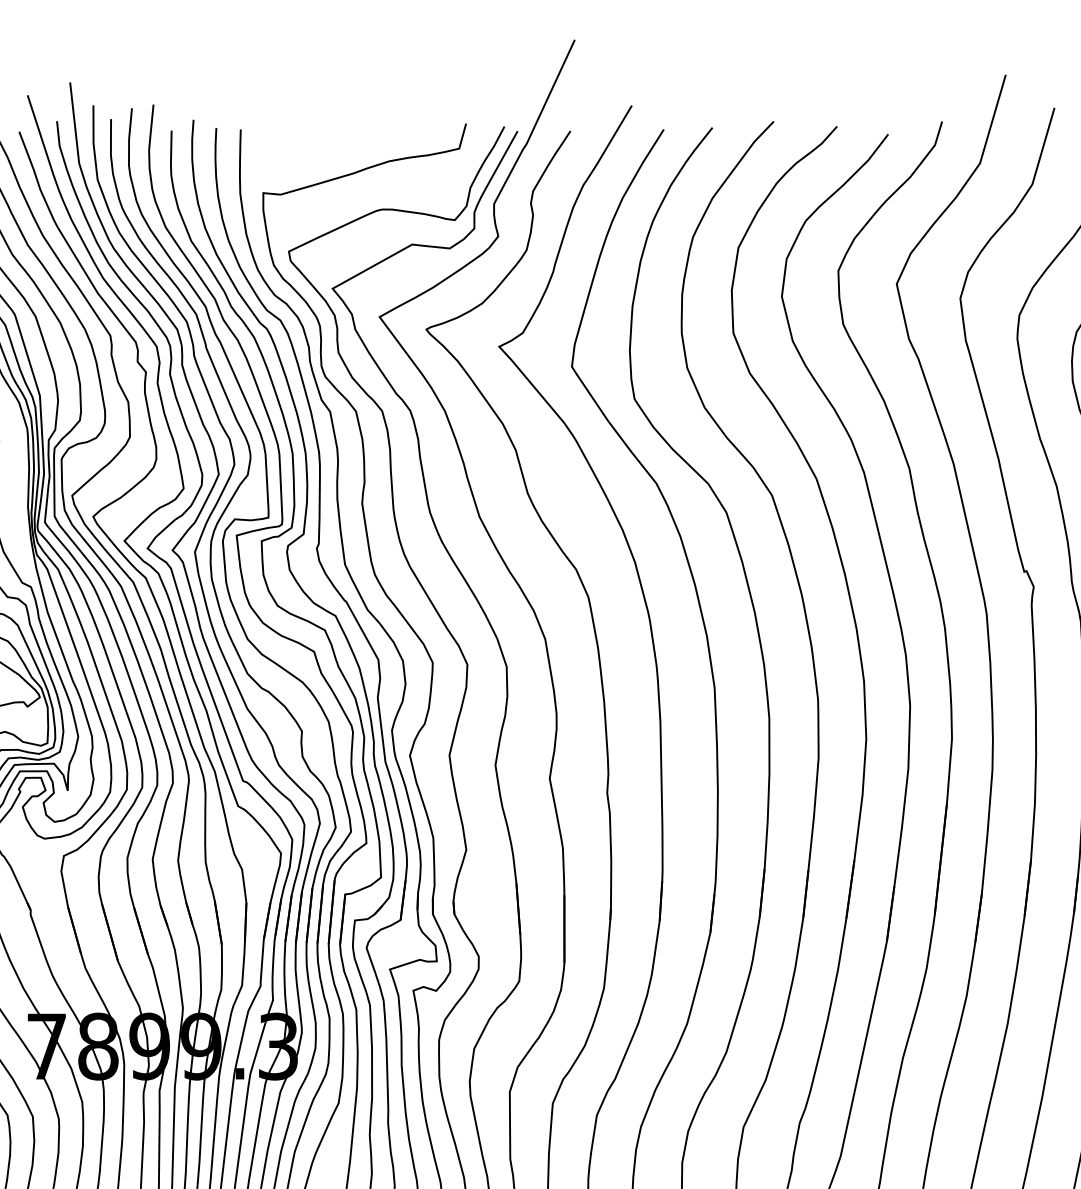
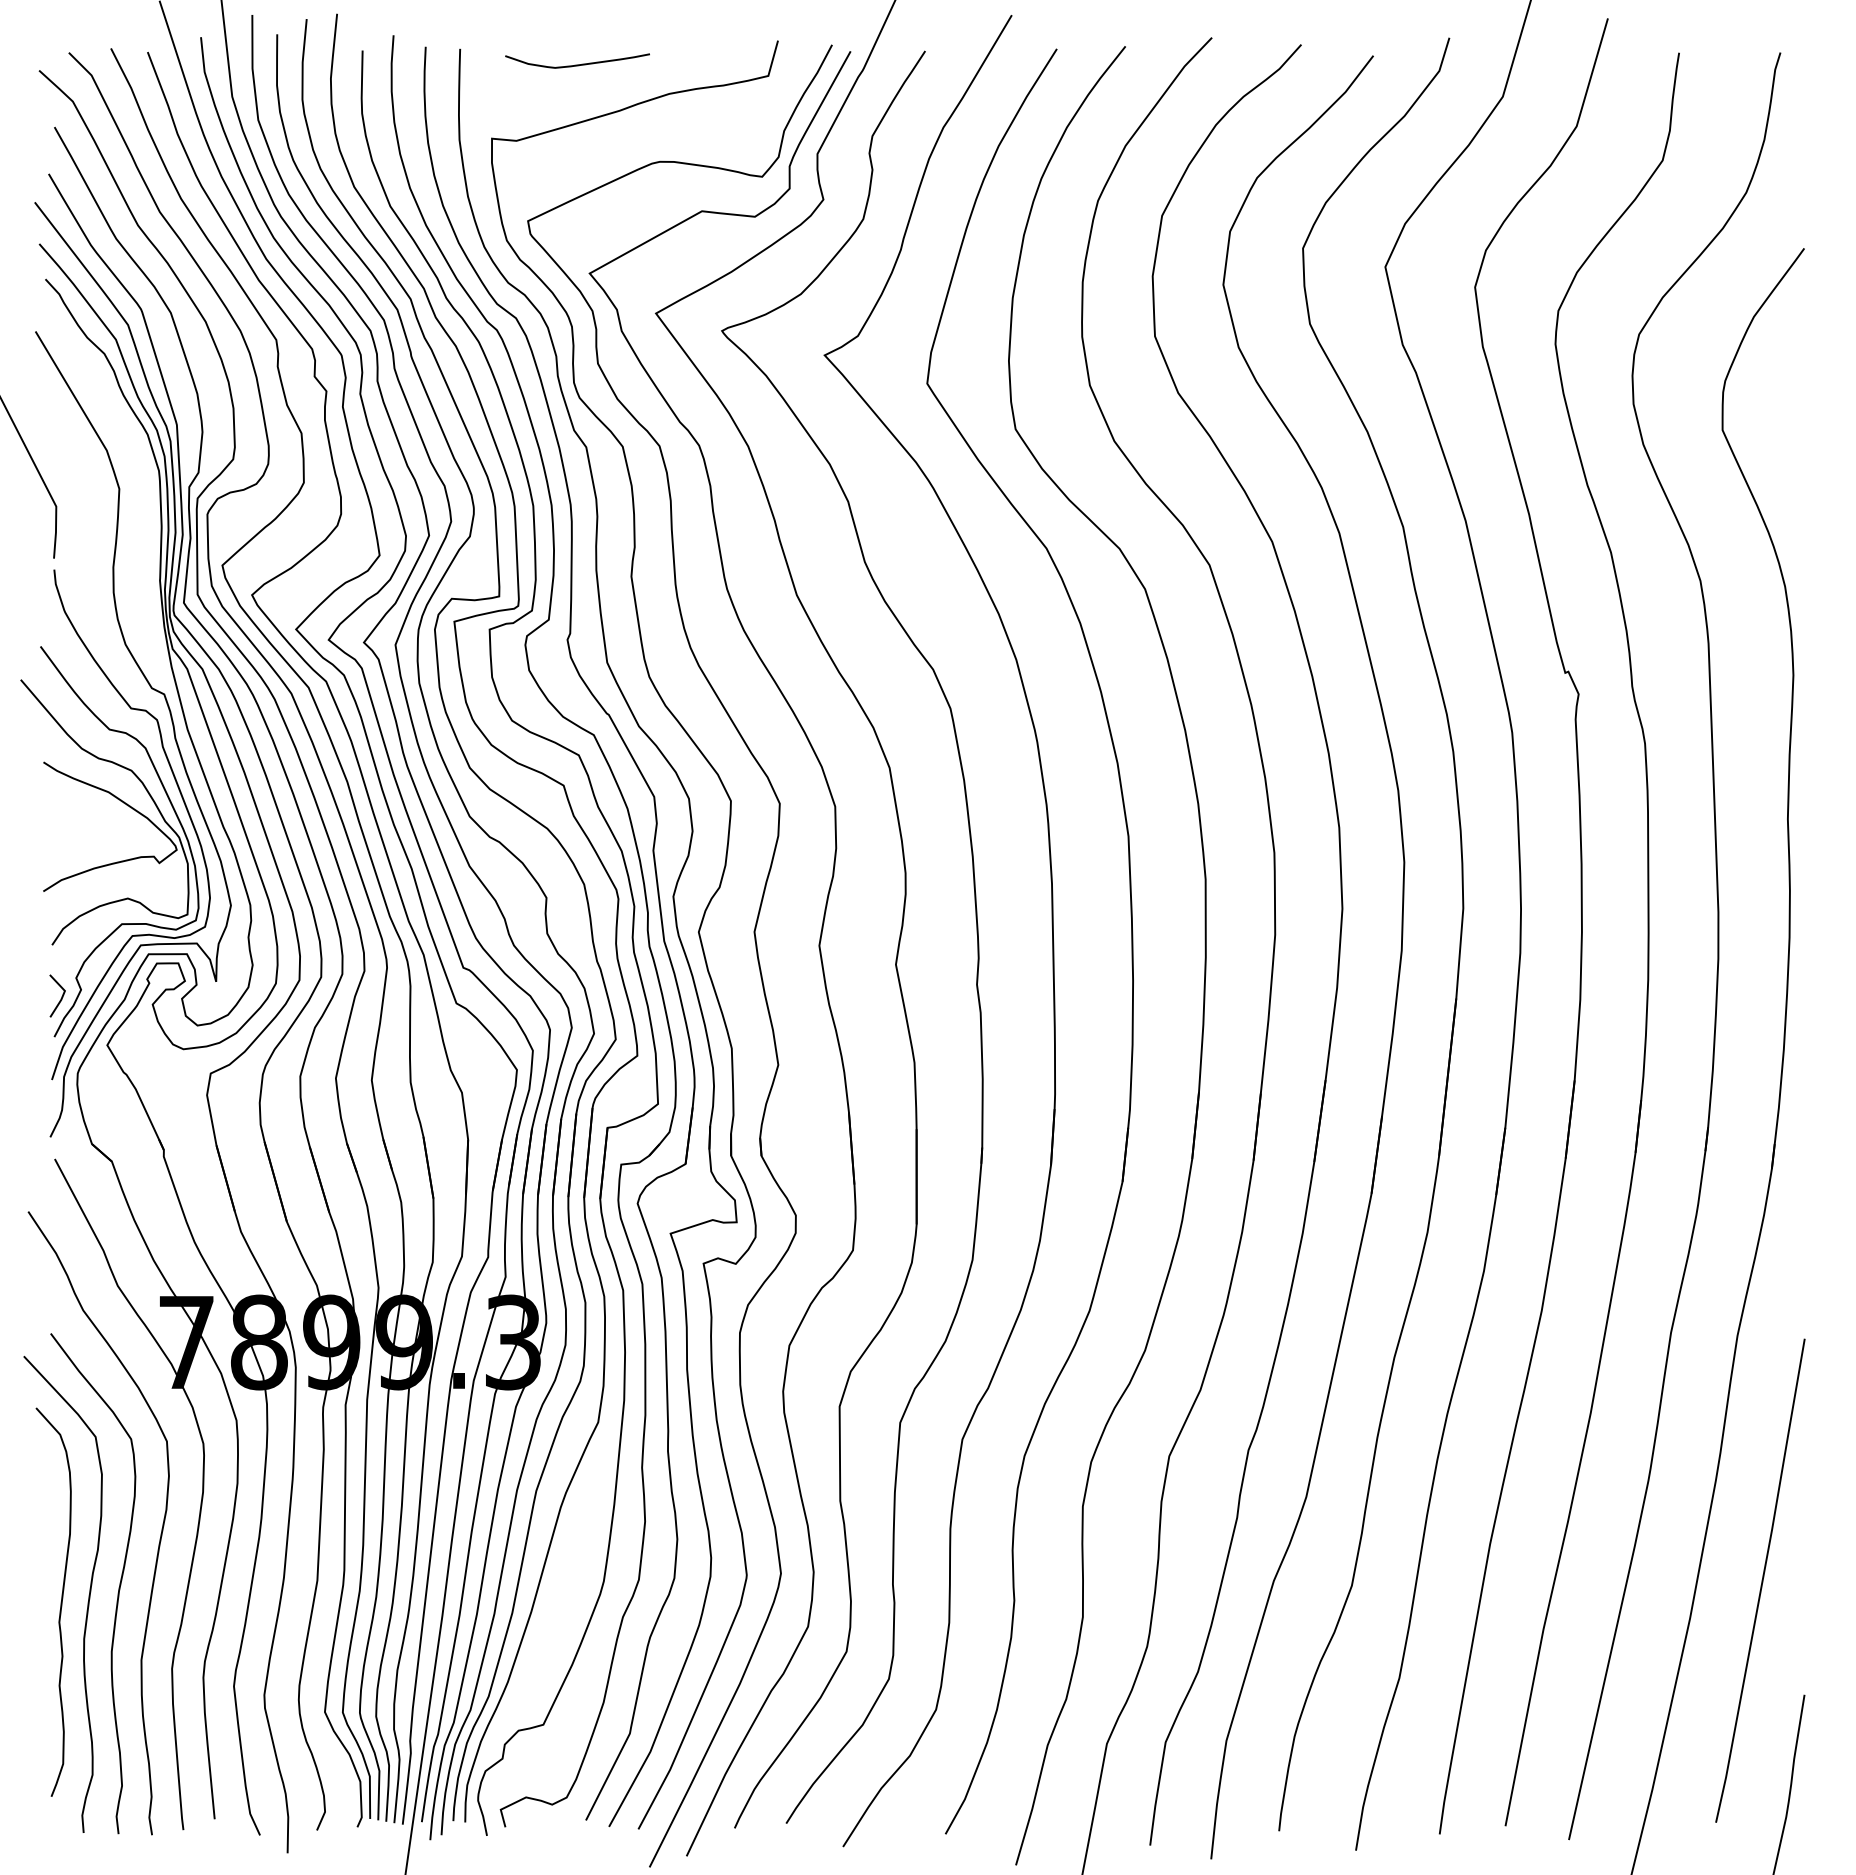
curve: (323, 140) -> (577, 64), added

